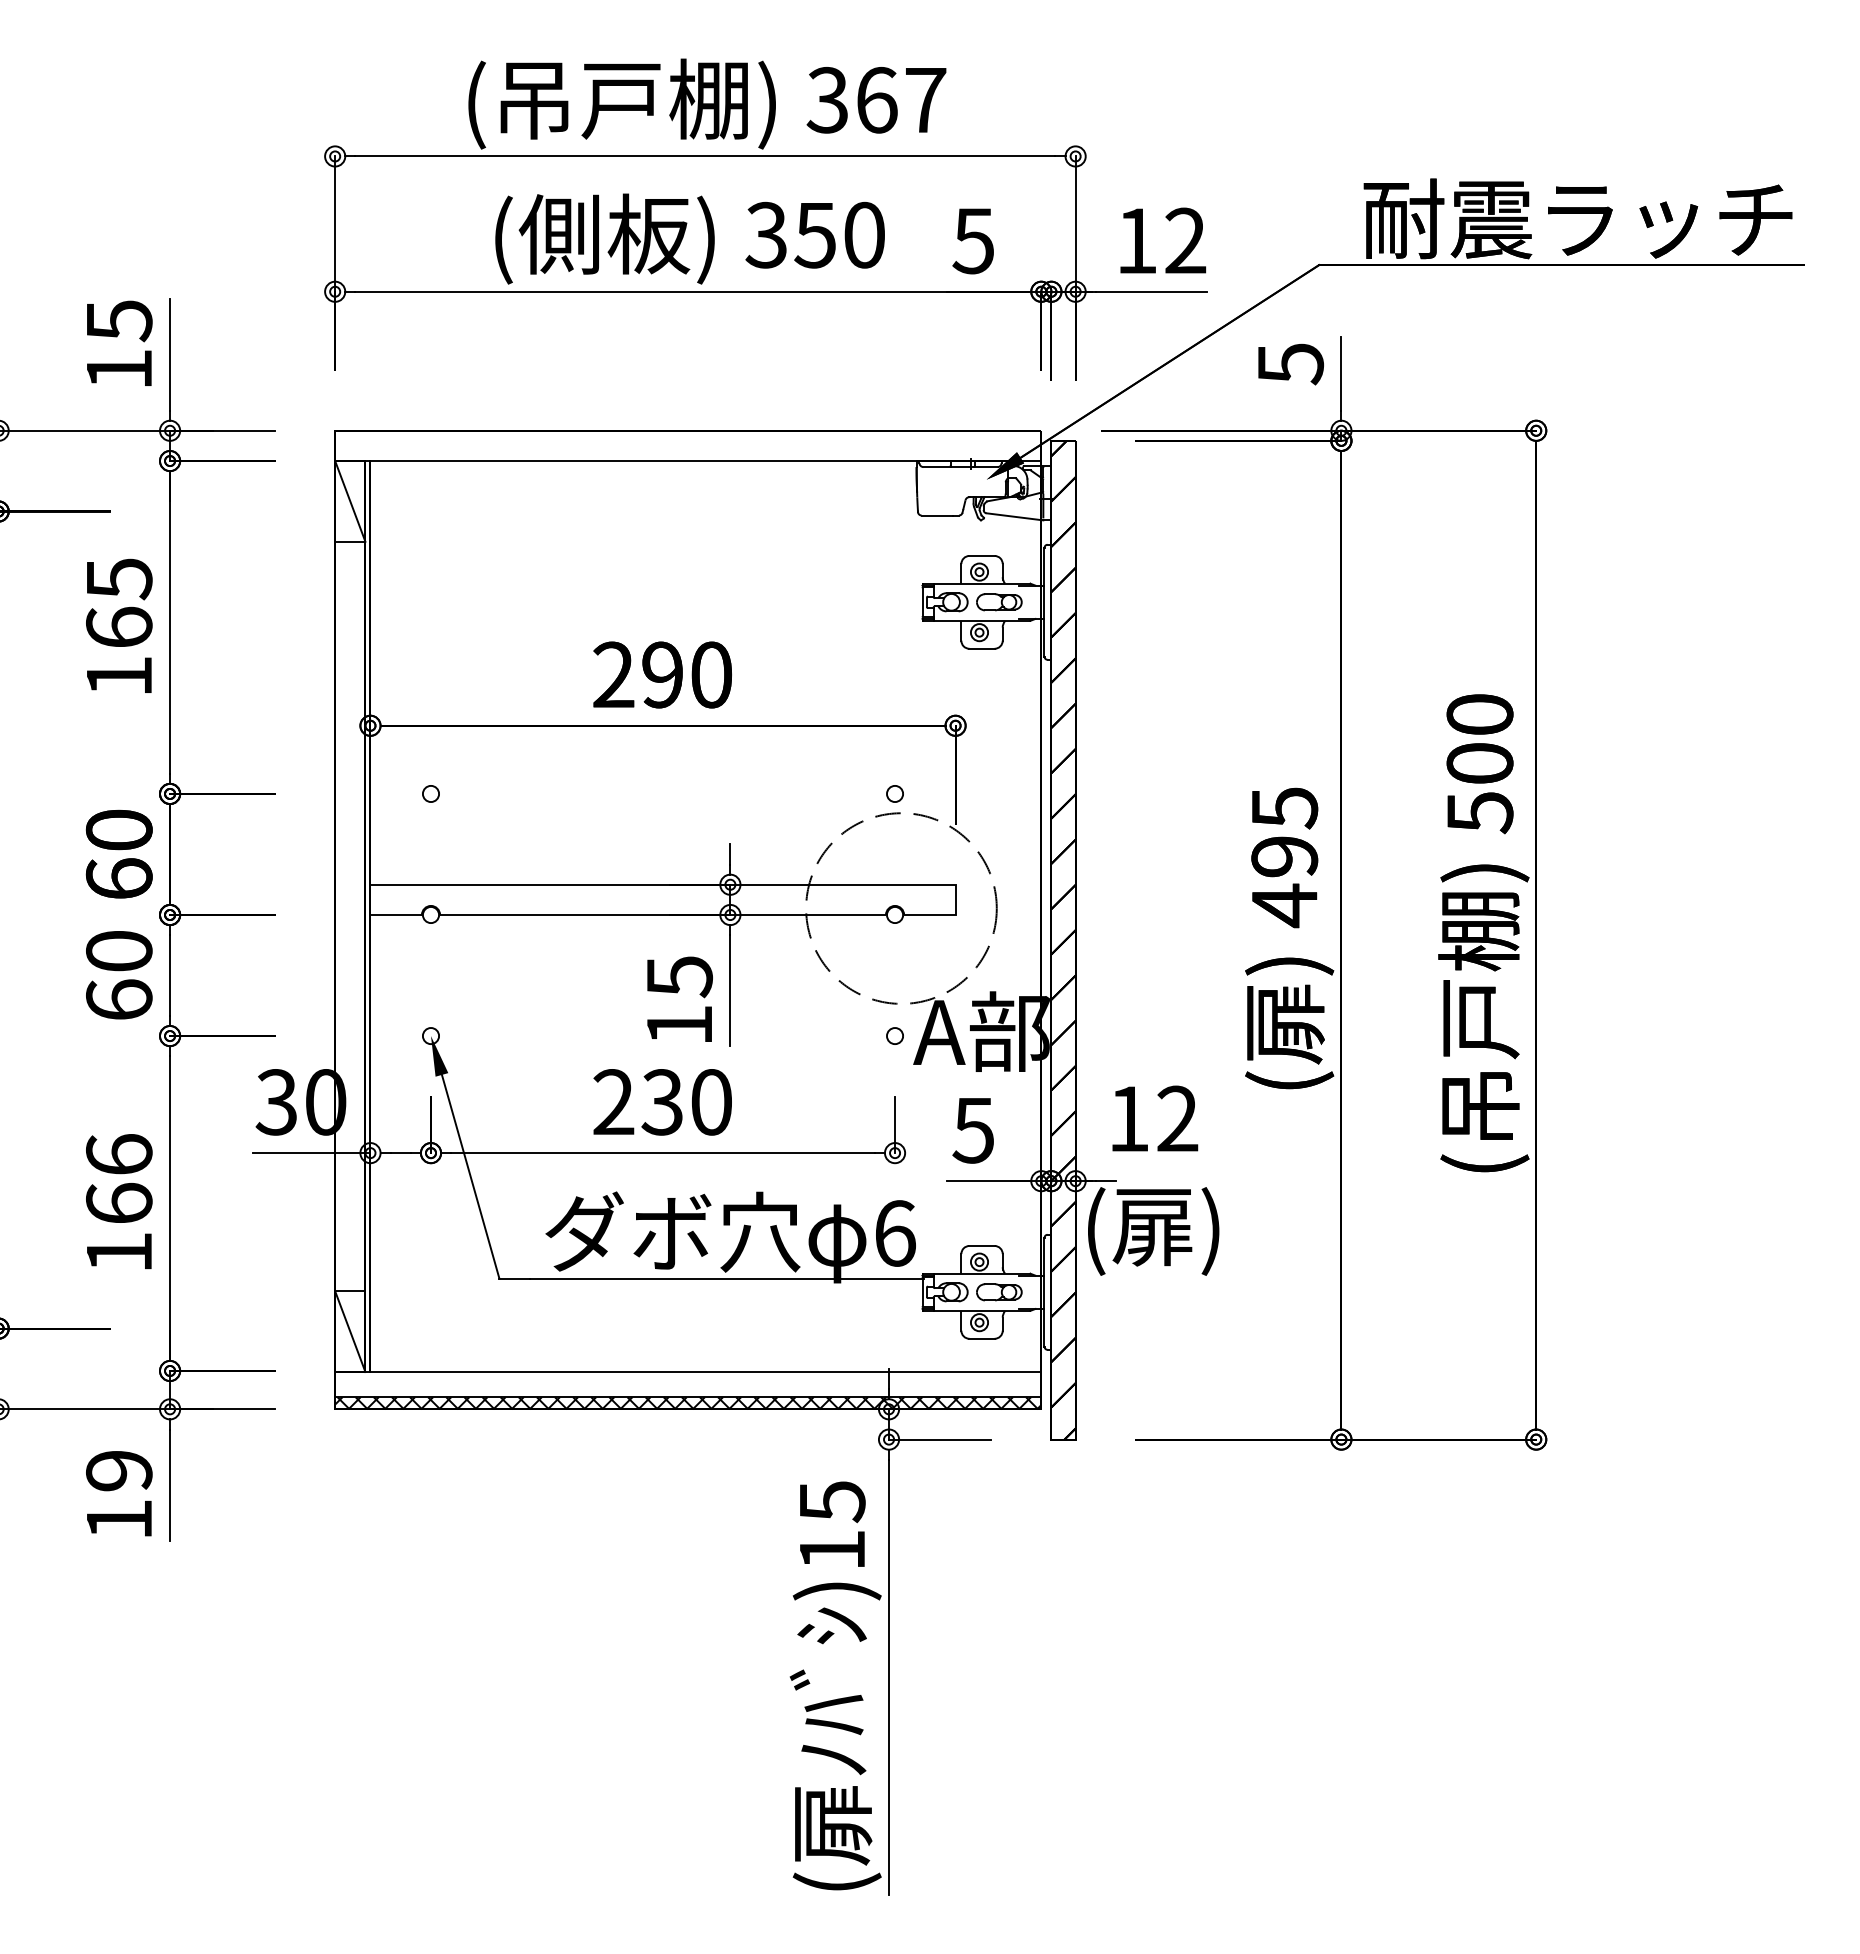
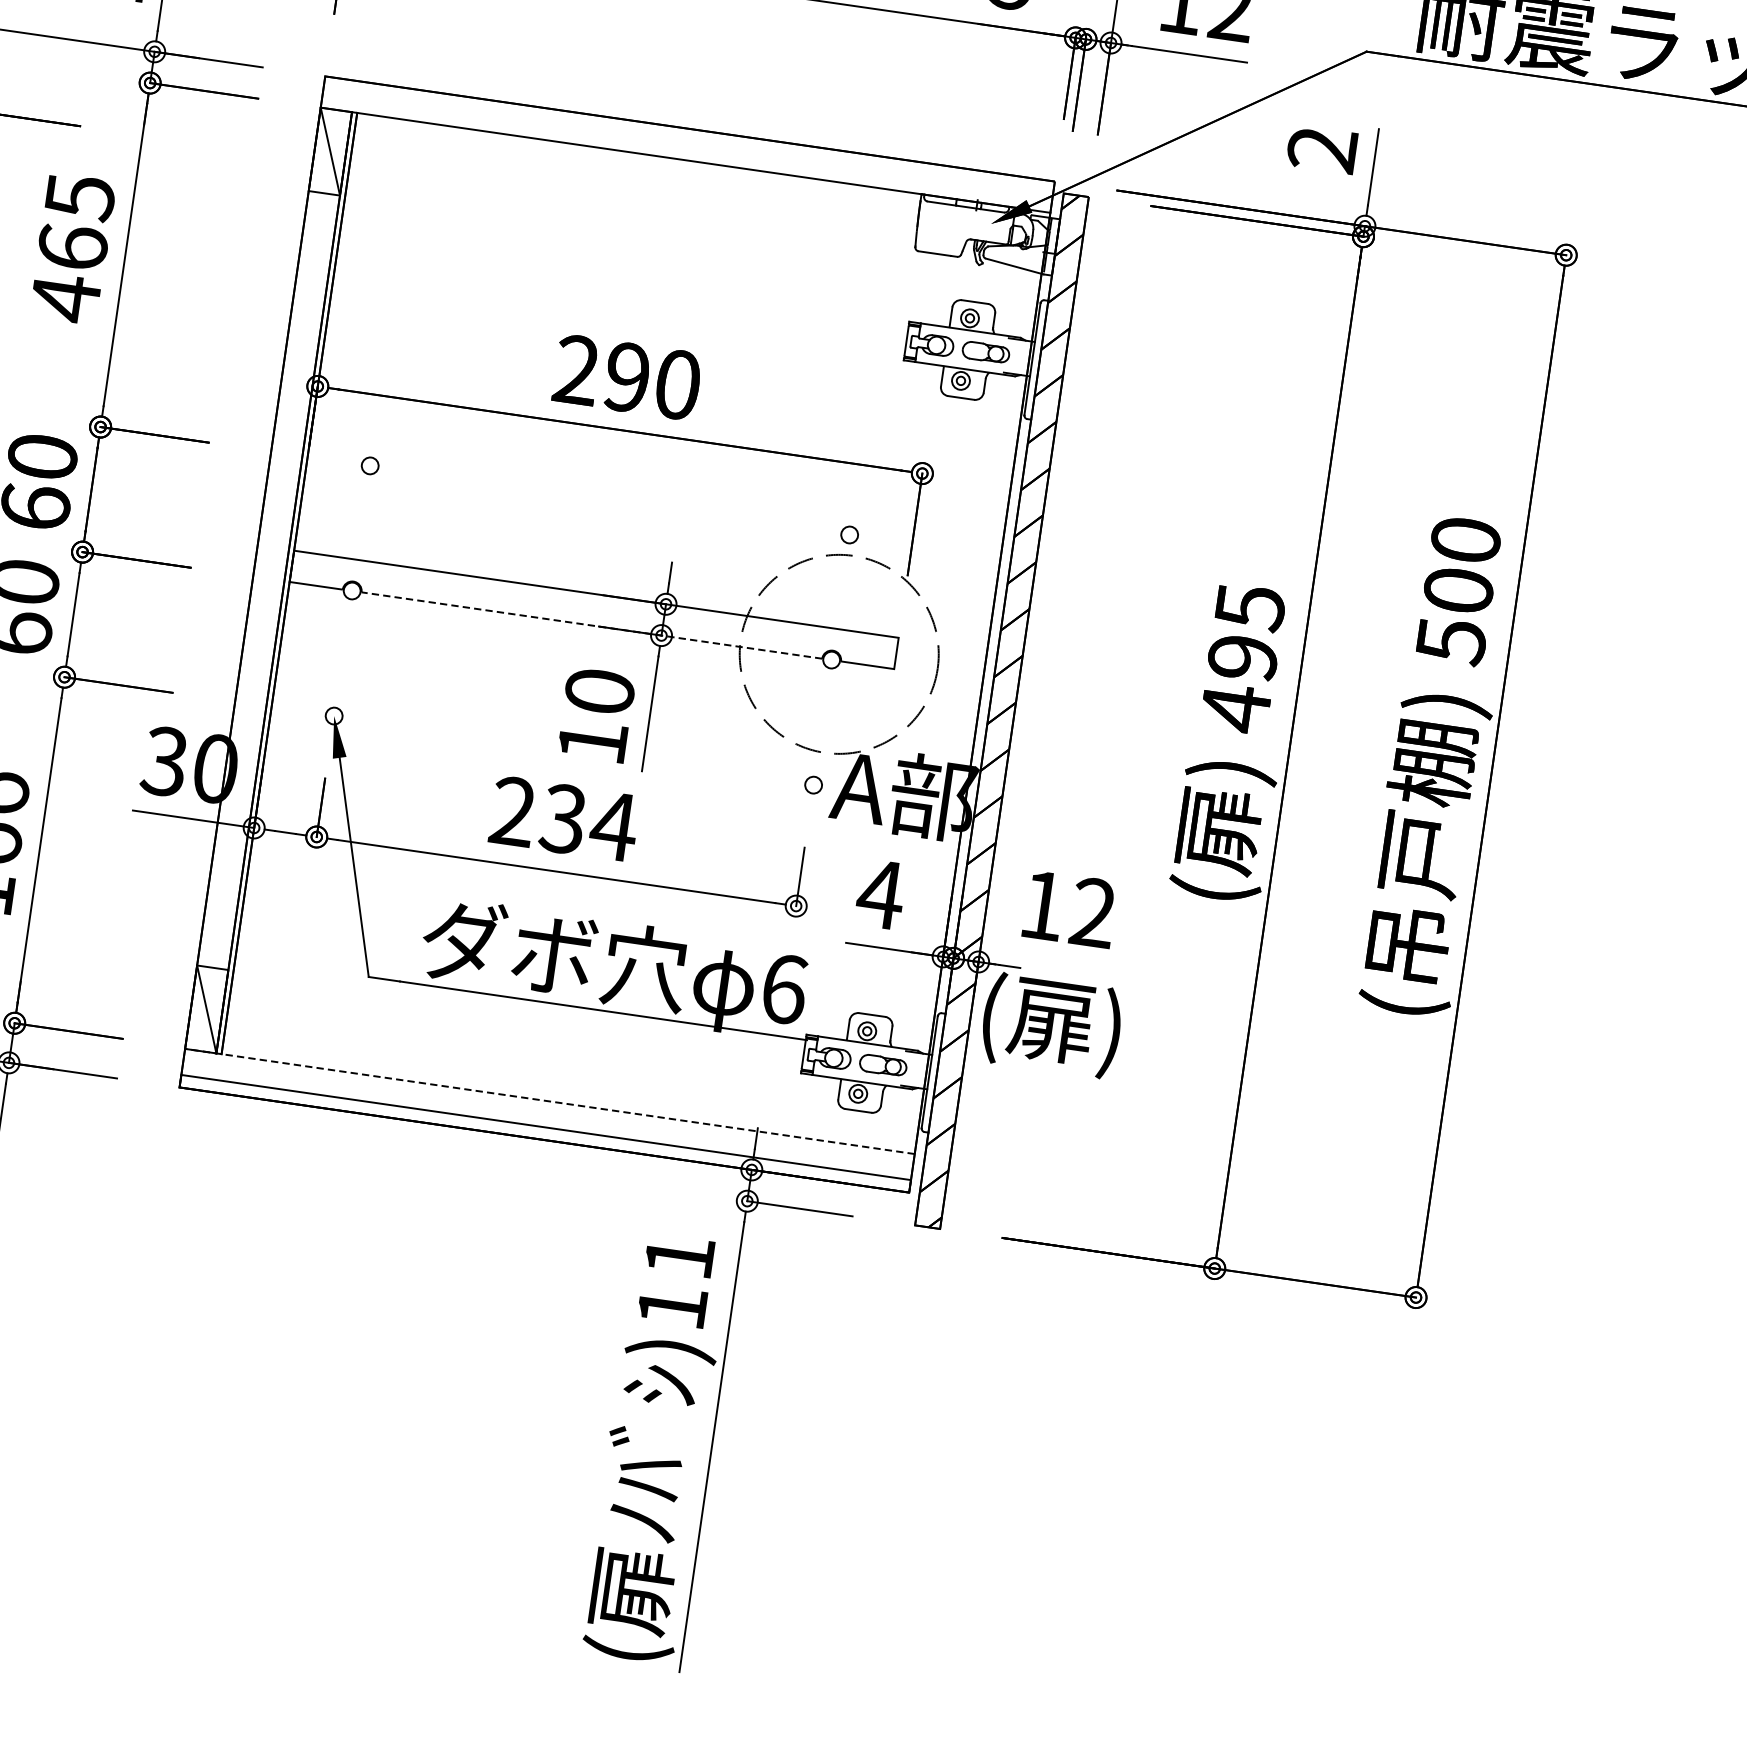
text: (1290, 364) -> (1322, 150), 5 -> 2
text: (119, 676) -> (65, 298), 165 -> 465
line: (663, 915) -> (592, 626), solid -> dashed
text: (679, 977) -> (599, 692), 15 -> 10
text: (711, 1102) -> (614, 826), 230 -> 234
text: (973, 1130) -> (880, 894), 5 -> 4
line: (687, 1372) -> (549, 1101), solid -> dashed
hatch: (688, 1403) -> (545, 1134), removed
text: (832, 1502) -> (679, 1257), )15 -> )11

